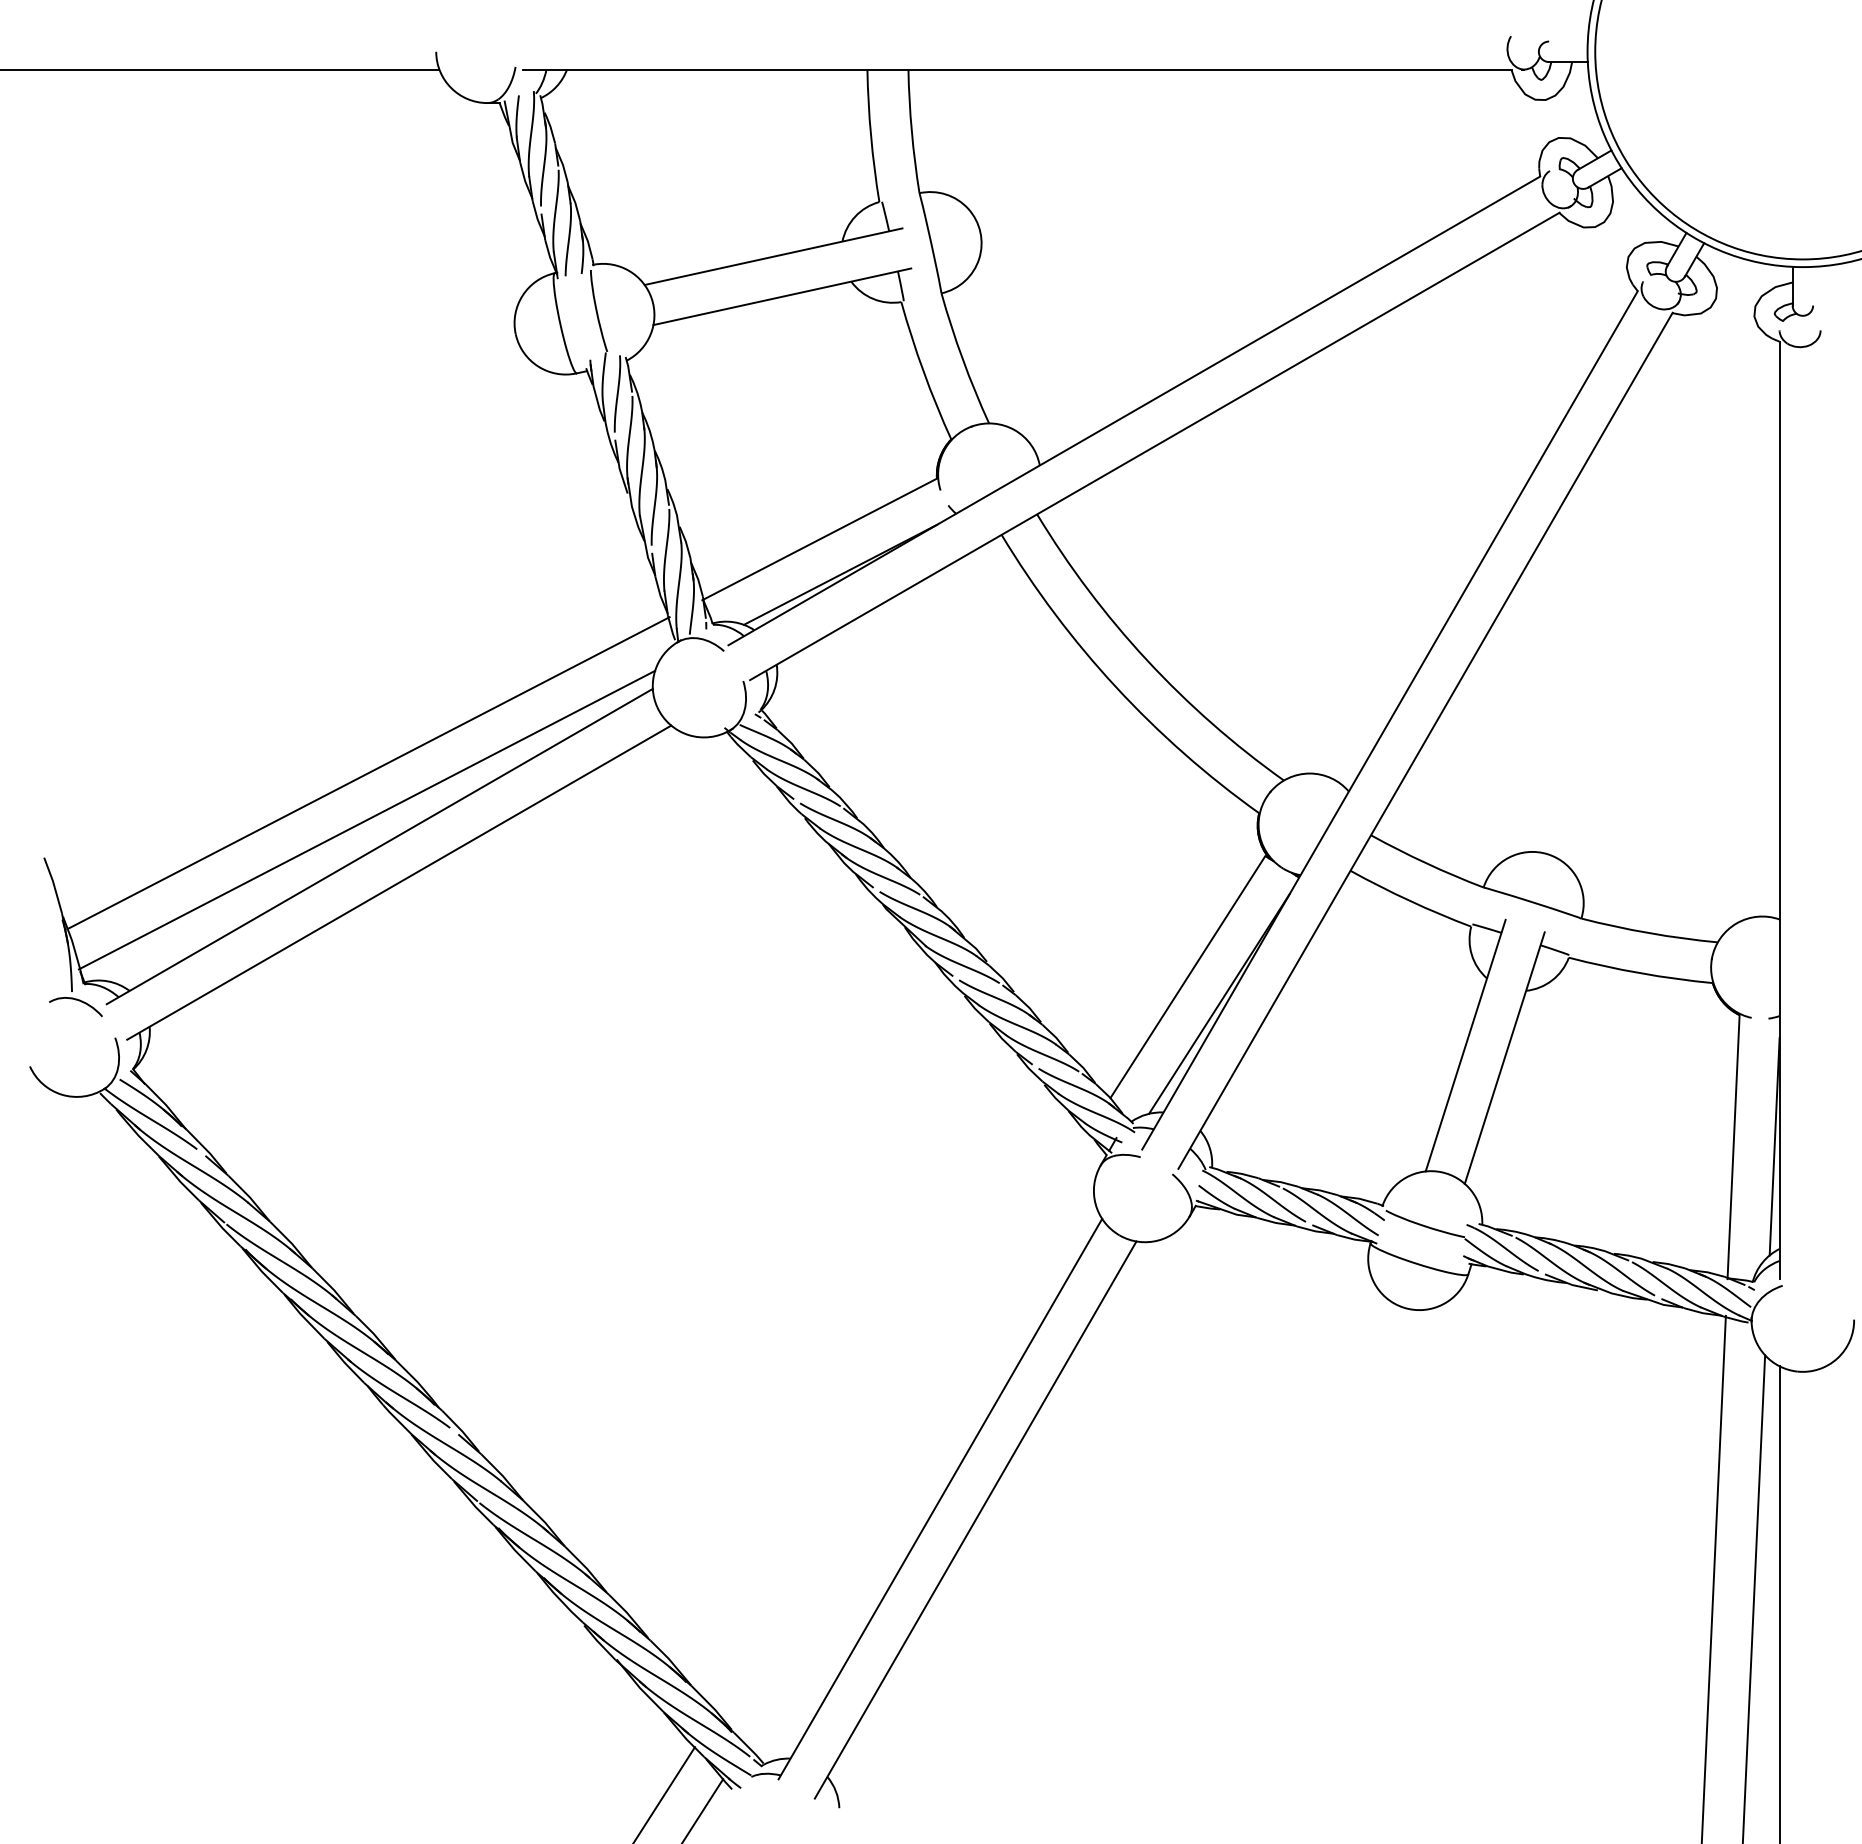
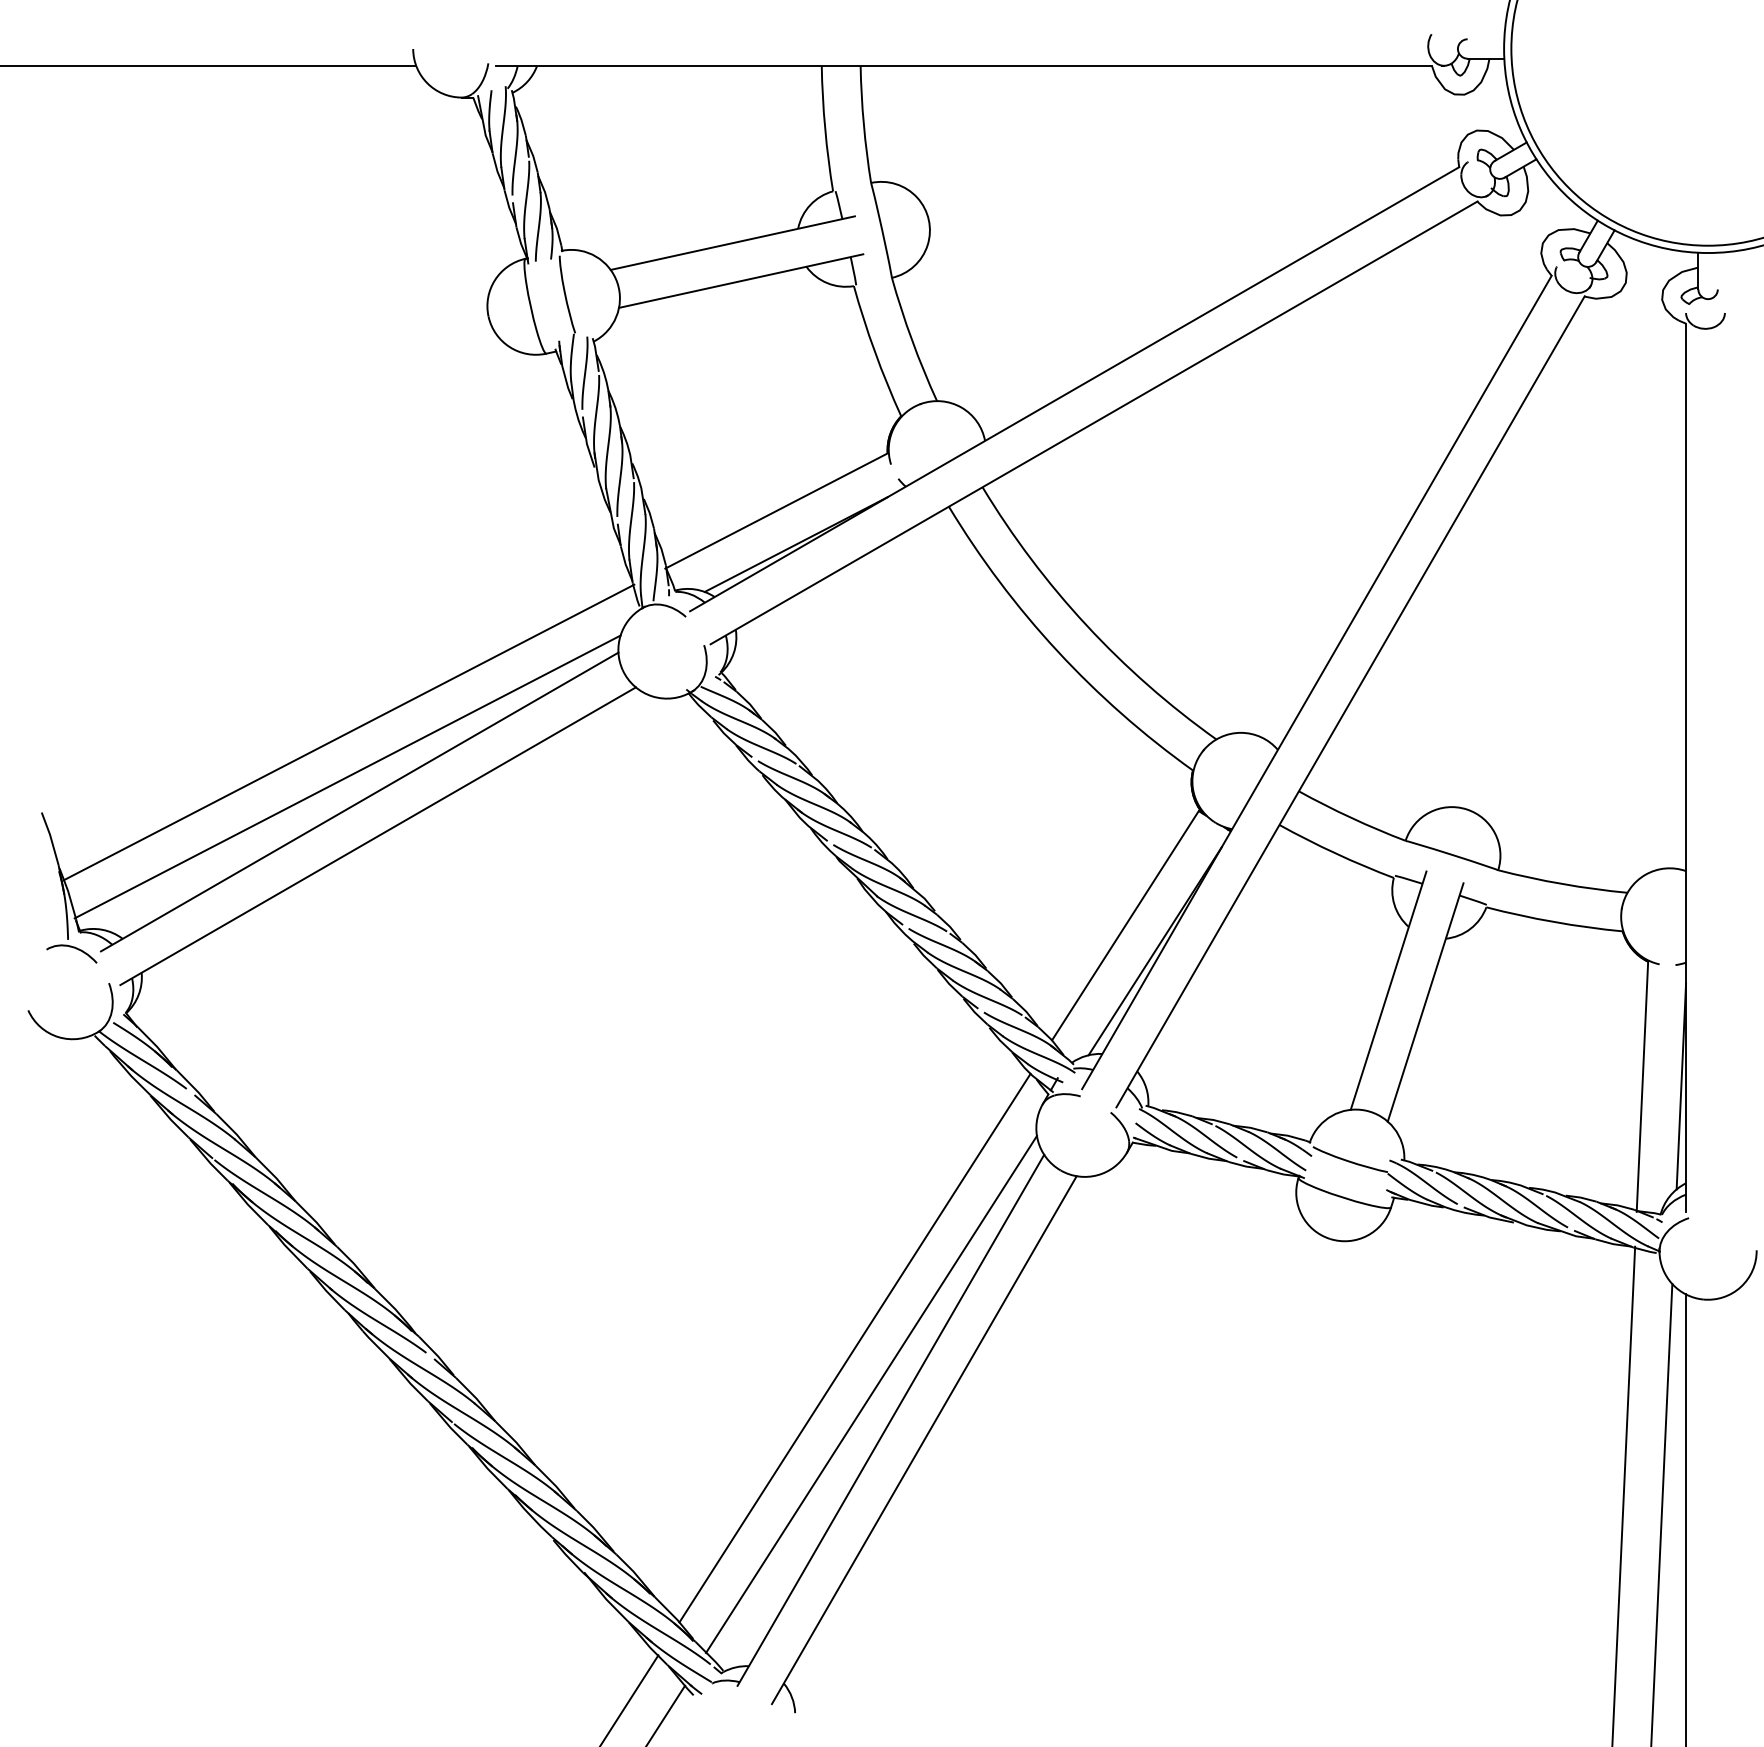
line: (902, 1422) -> (854, 1347), added
line: (919, 1471) -> (871, 1394), added

